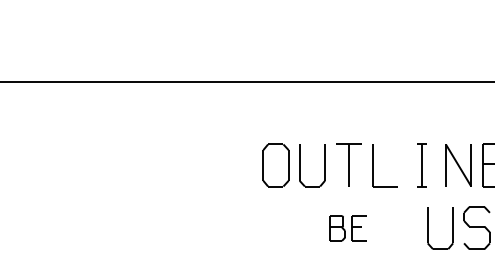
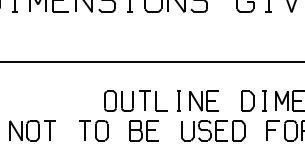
part: (109, 227) -> (32, 130), added
part: (239, 227) -> (93, 130), added
part: (346, 227) -> (143, 130), size x1.67

